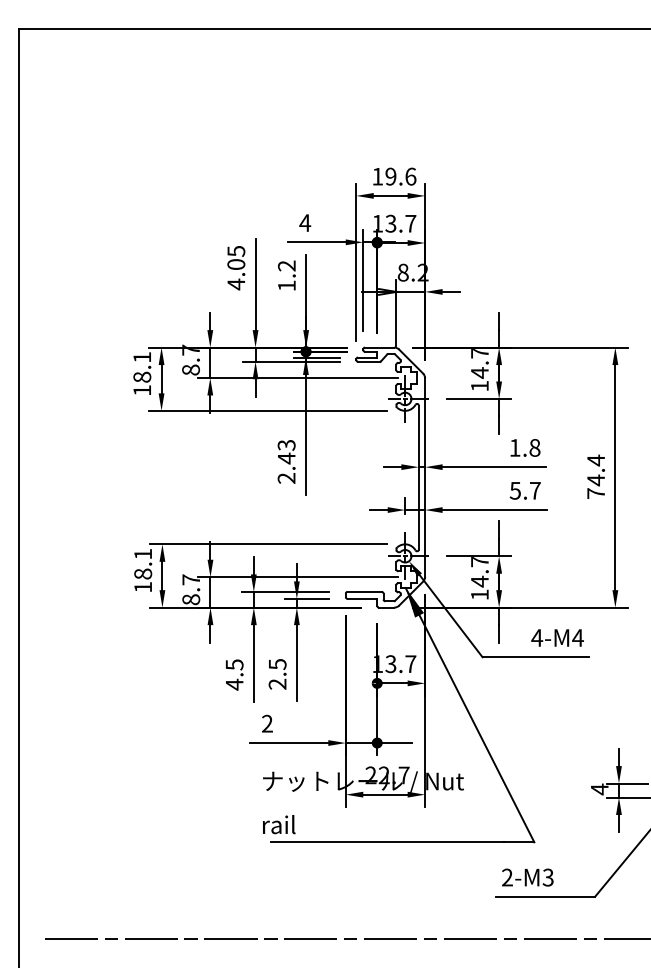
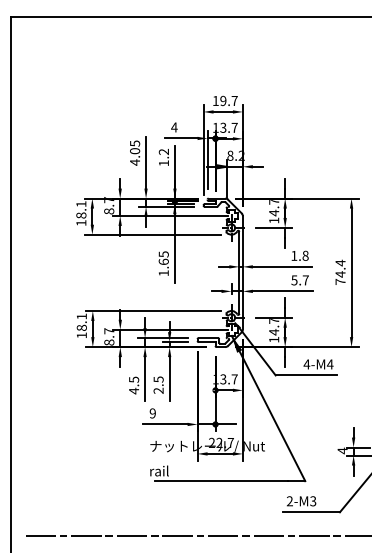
text: (410, 175) -> (234, 100), 19.6 -> 19.7
text: (286, 461) -> (163, 263), 2.43 -> 1.65
text: (266, 723) -> (152, 413), 2 -> 9

